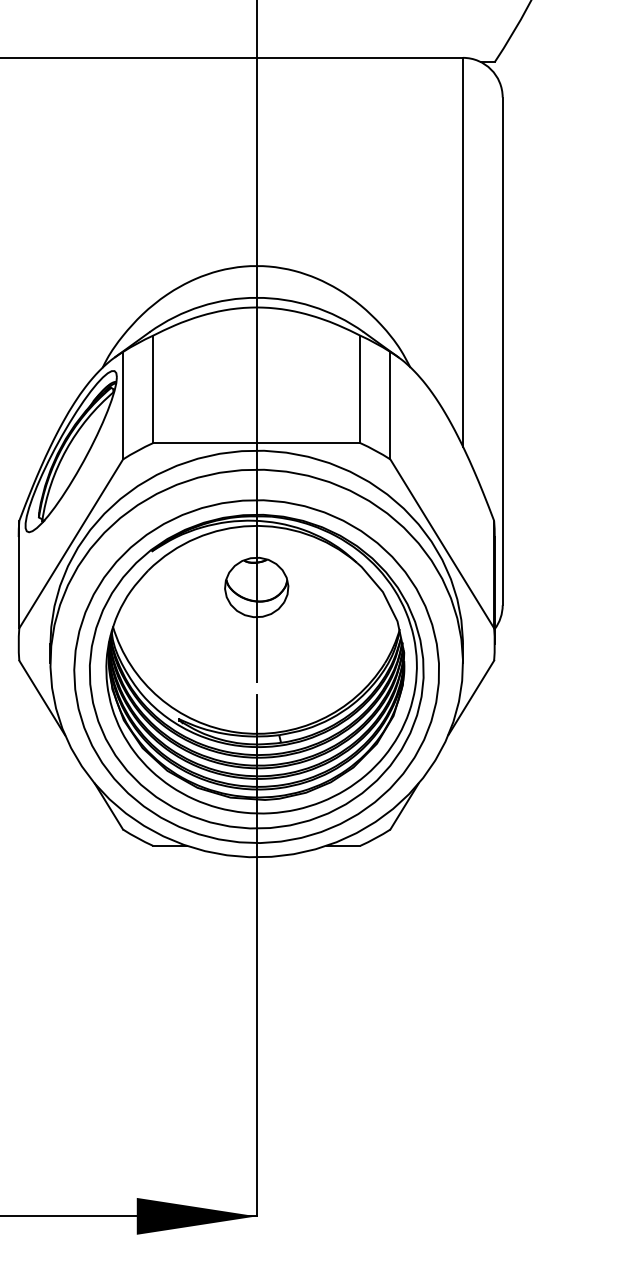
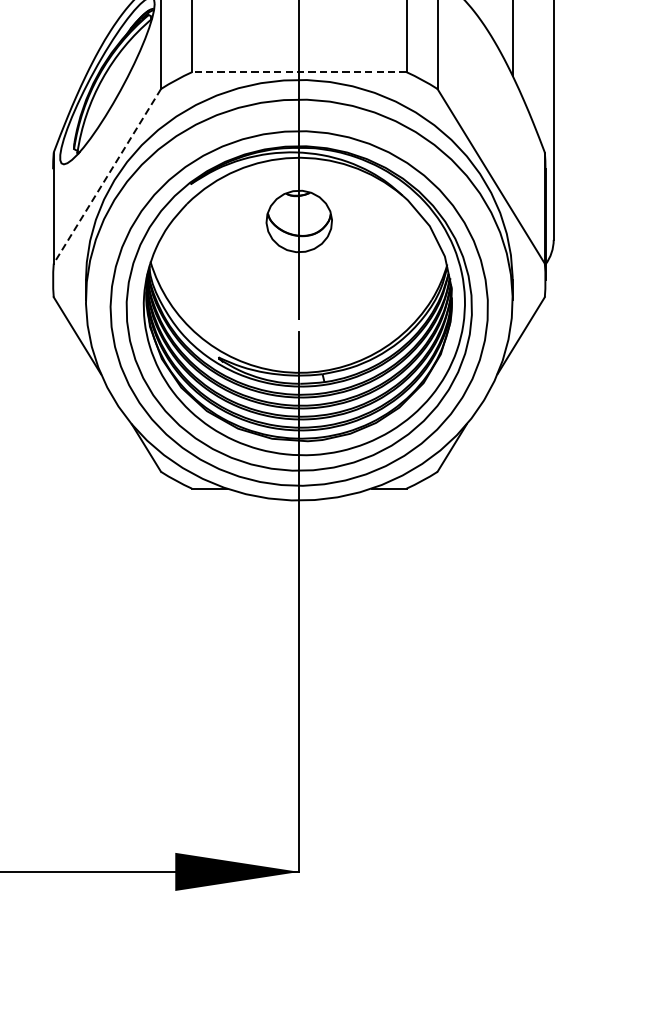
line: (256, 443) -> (299, 72), solid -> dashed
line: (70, 544) -> (106, 177), solid -> dashed

